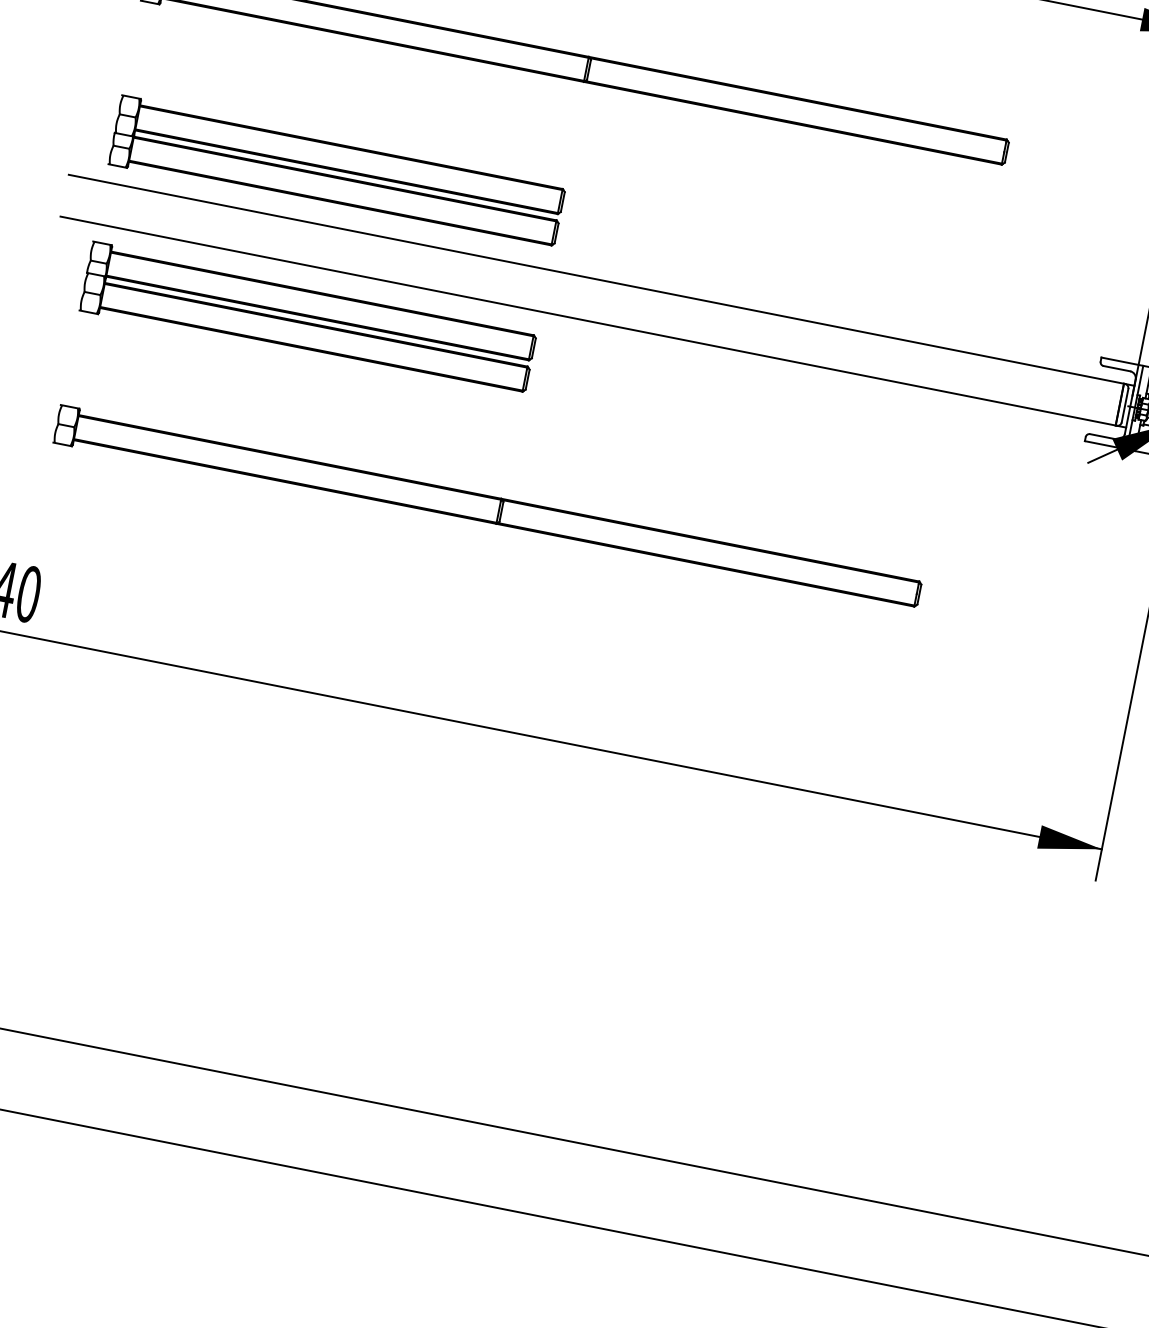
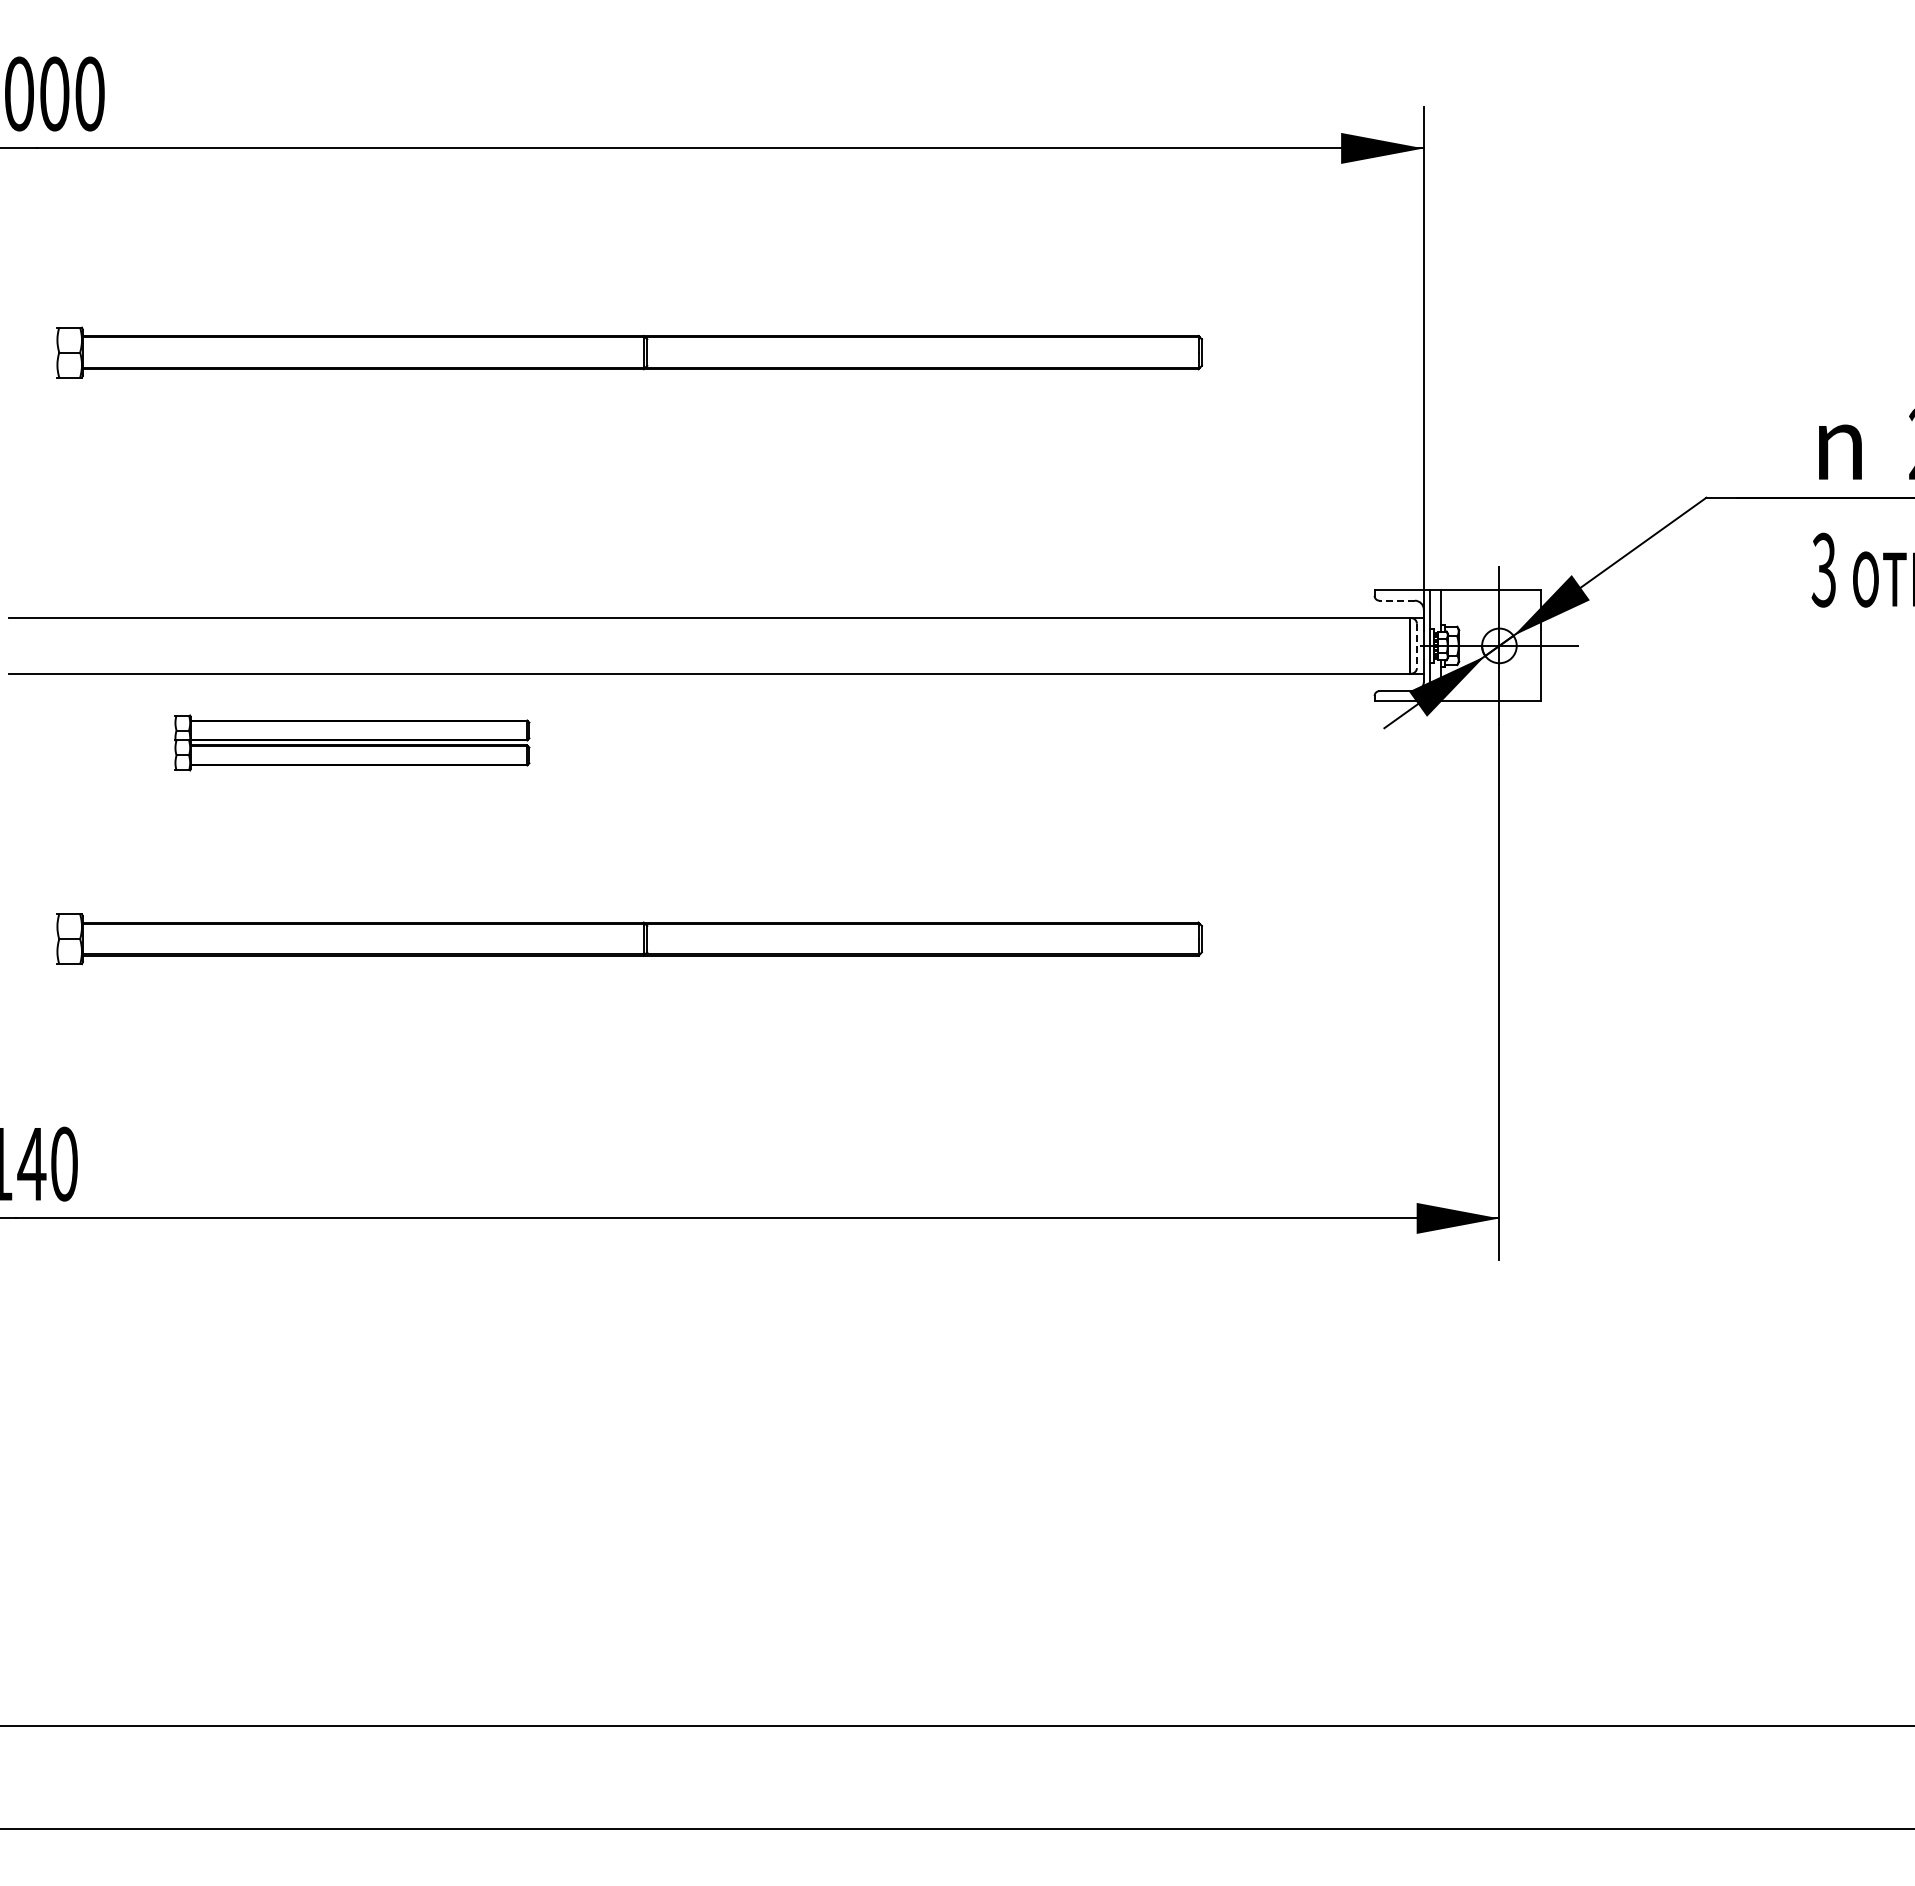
part: (337, 173) -> (352, 548), removed
part: (308, 319) -> (352, 742), size x0.6
line: (1117, 368) -> (1397, 600), solid -> dashed
line: (1124, 406) -> (1416, 646), solid -> dashed

